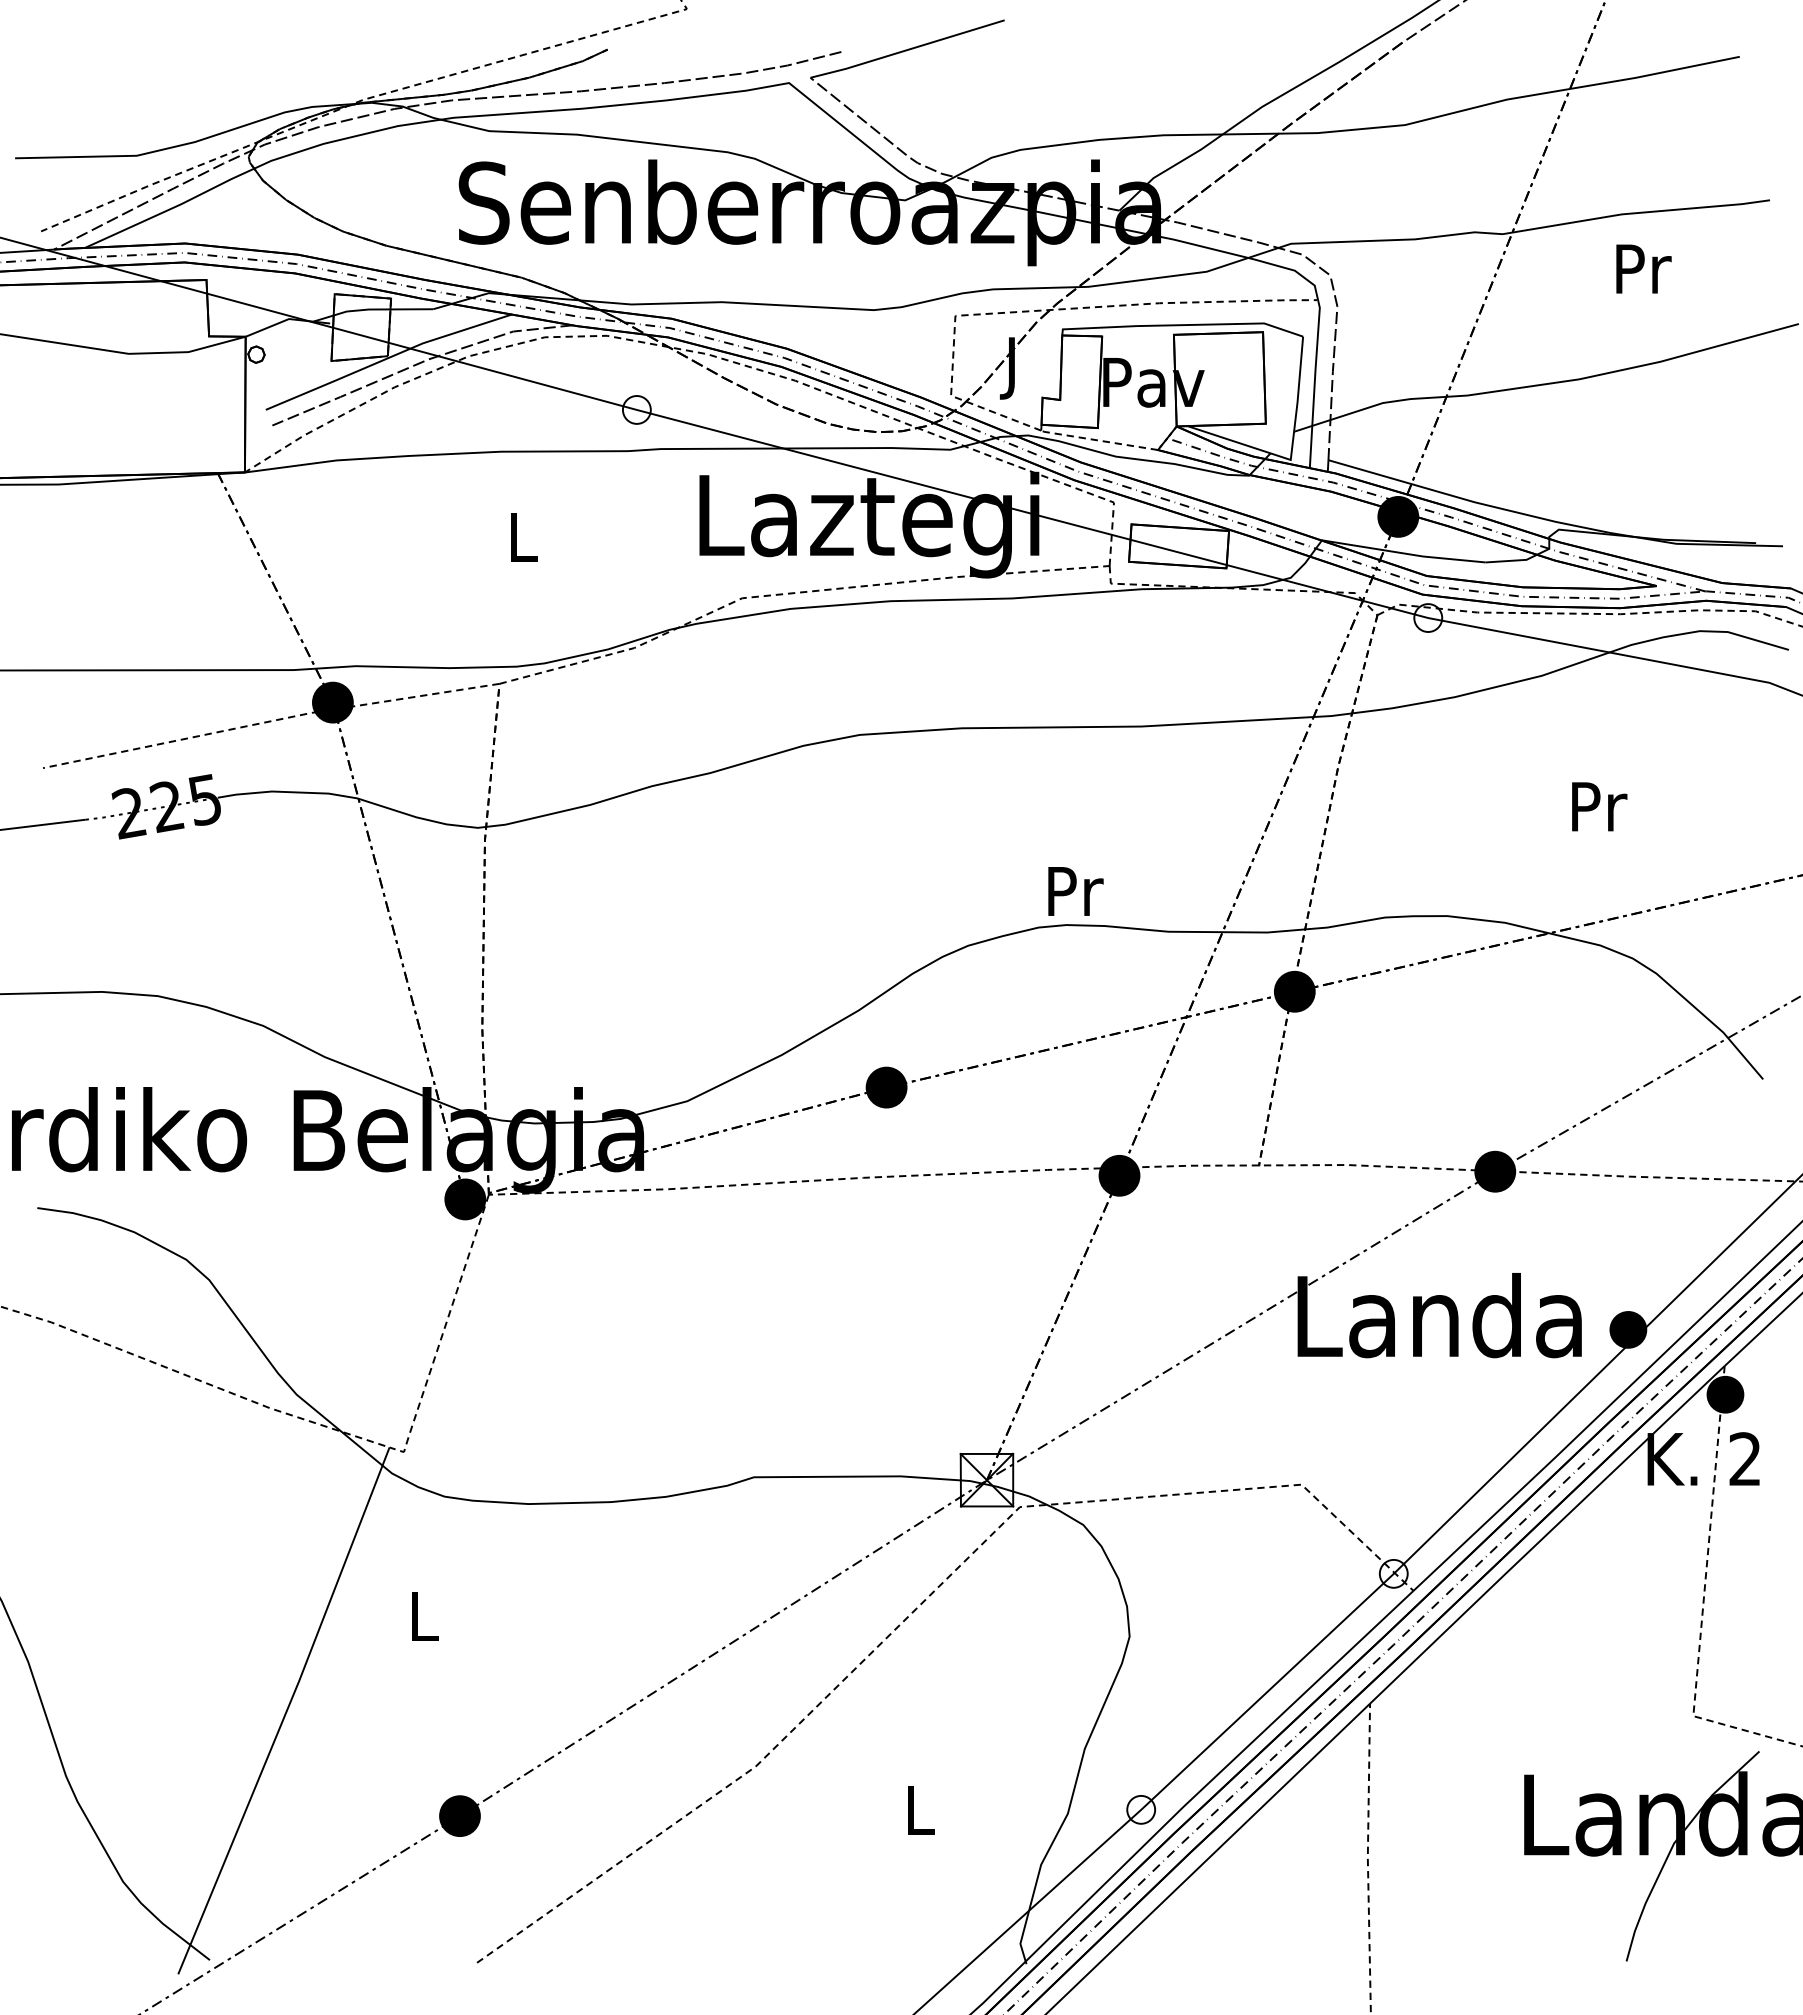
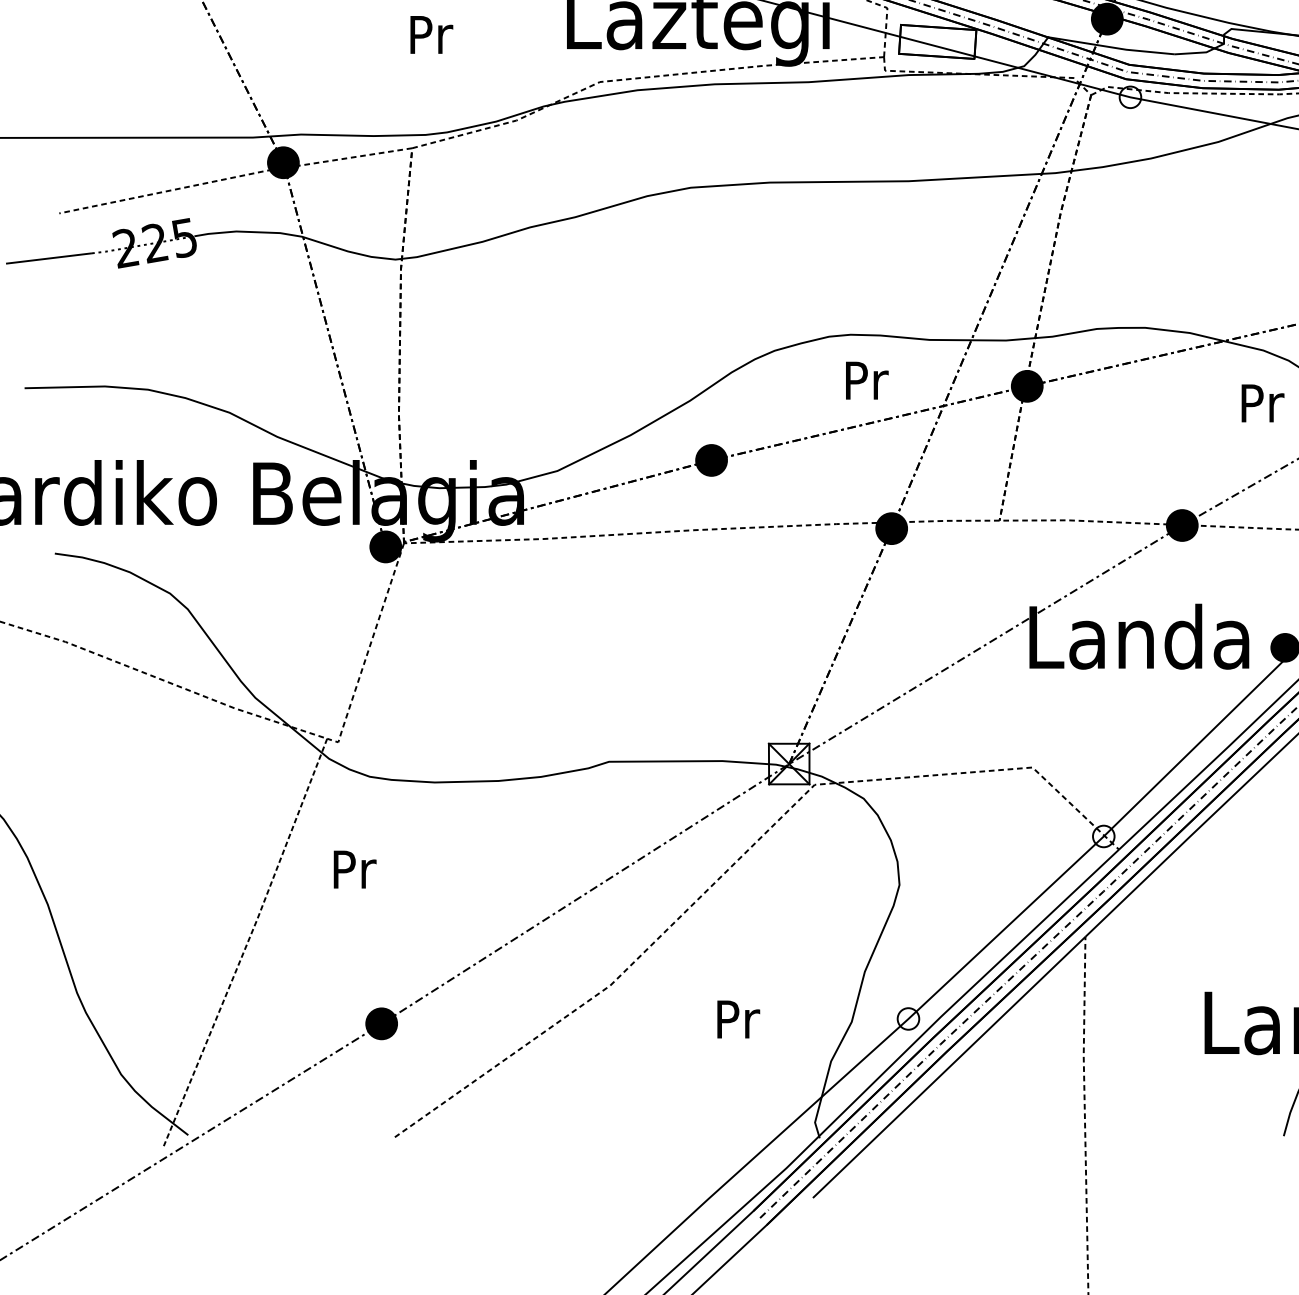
text: (524, 536) -> (431, 34), L -> Pr
text: (1599, 806) -> (1262, 403), moved
text: (1075, 891) -> (866, 380), moved
text: (425, 1616) -> (355, 869), L -> Pr
line: (286, 1711) -> (247, 942), solid -> dashed
text: (921, 1810) -> (738, 1019), L -> Pr

